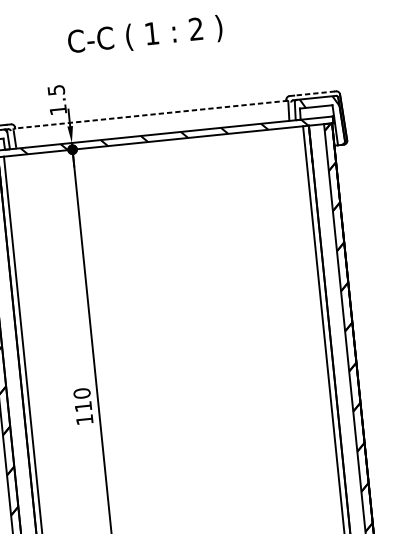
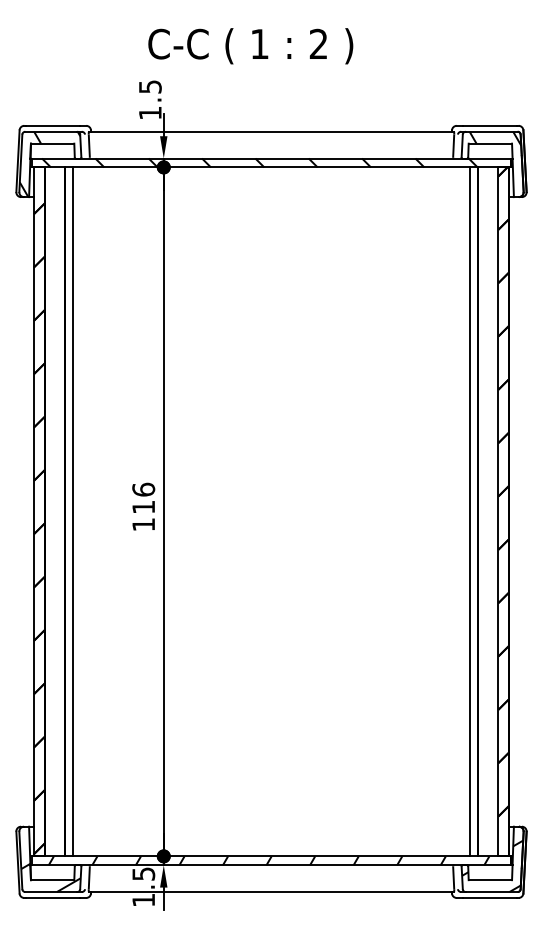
text: (145, 36) -> (250, 46), moved
line: (314, 93) -> (489, 125), dashed -> solid
line: (150, 114) -> (271, 131), dashed -> solid
text: (81, 393) -> (143, 489), 110 -> 116

